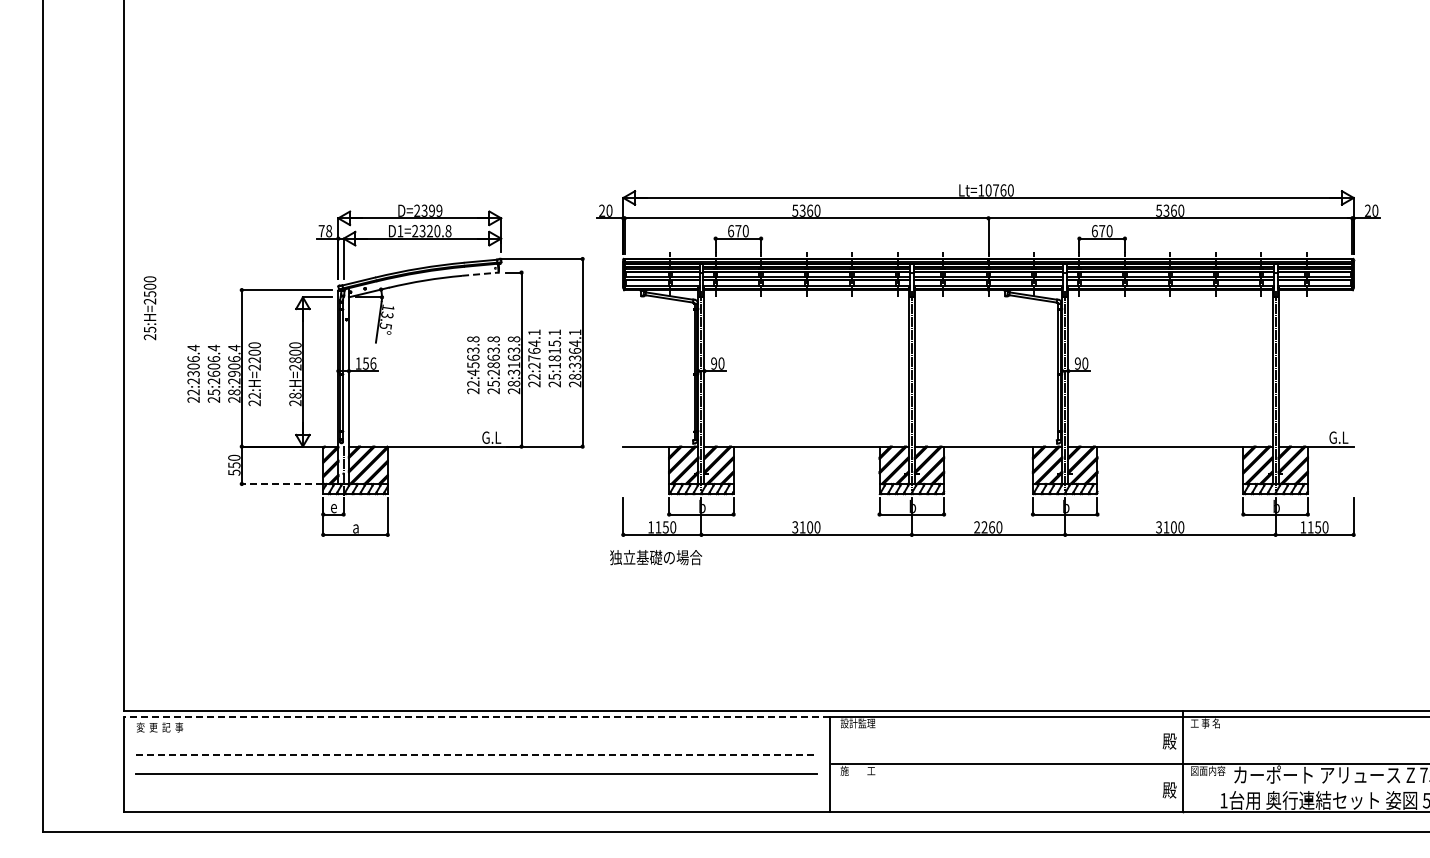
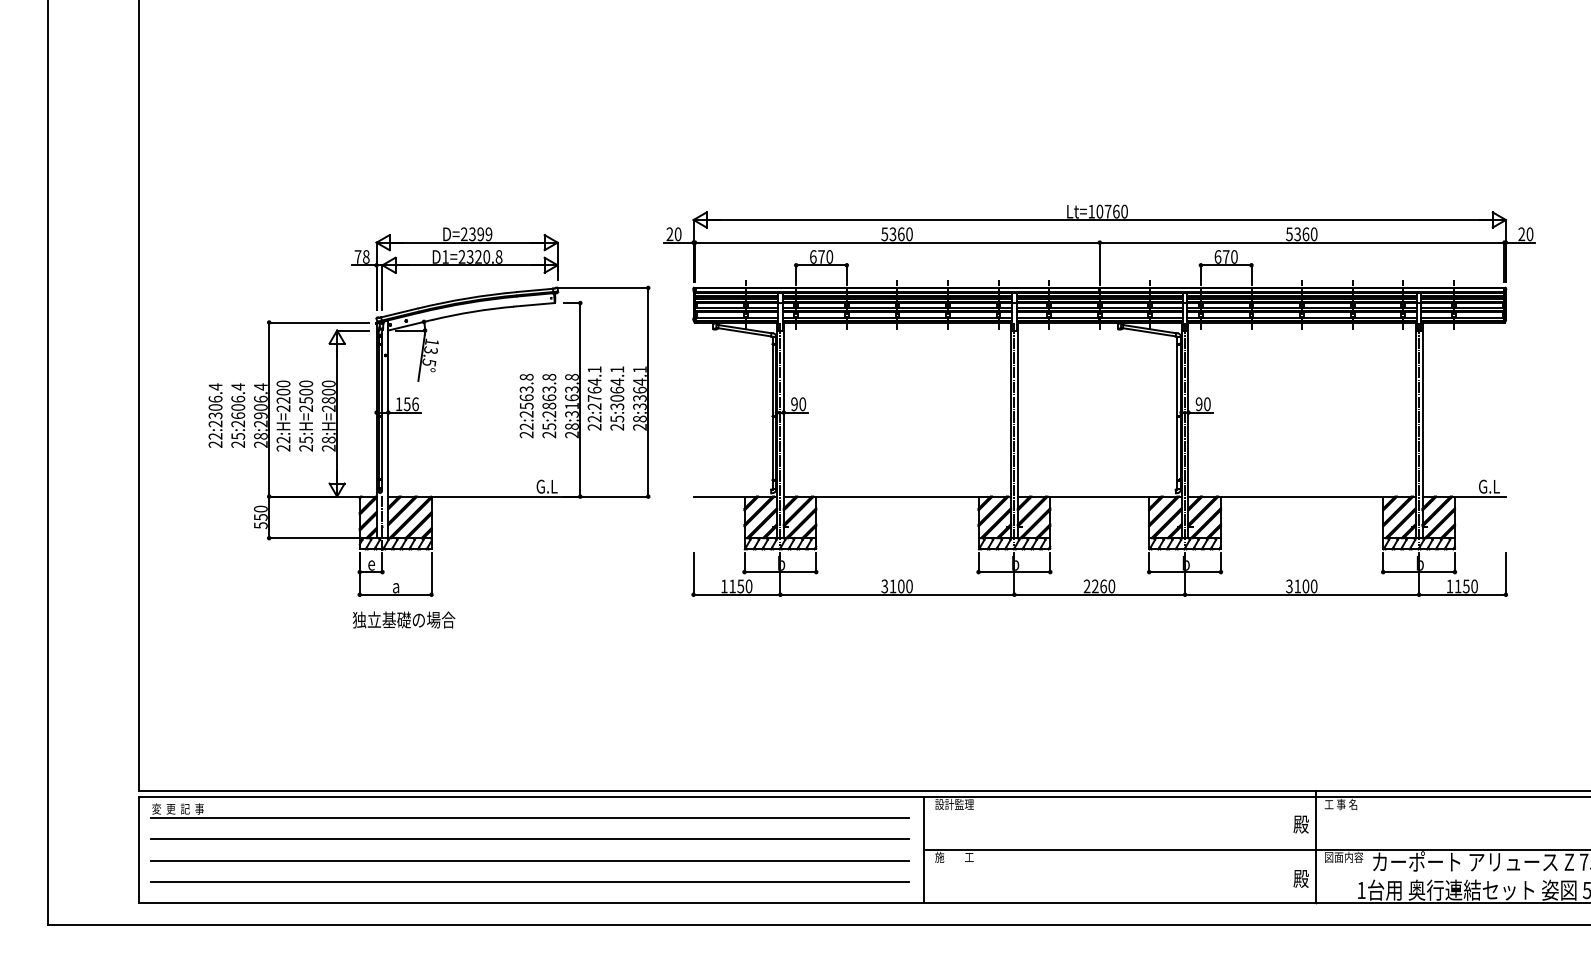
line: (480, 274) -> (534, 305), dashed -> solid
text: (149, 308) -> (305, 416), moved
text: (554, 354) -> (616, 394), 25:1815.1 -> 25:3064.1
text: (473, 372) -> (526, 414), 22:4563.8 -> 22:2563.8
line: (282, 483) -> (314, 537), dashed -> solid
text: (655, 557) -> (403, 619), moved
line: (477, 716) -> (531, 796), dashed -> solid
line: (475, 735) -> (529, 817), added
line: (476, 754) -> (530, 839), dashed -> solid
line: (475, 792) -> (529, 881), added

